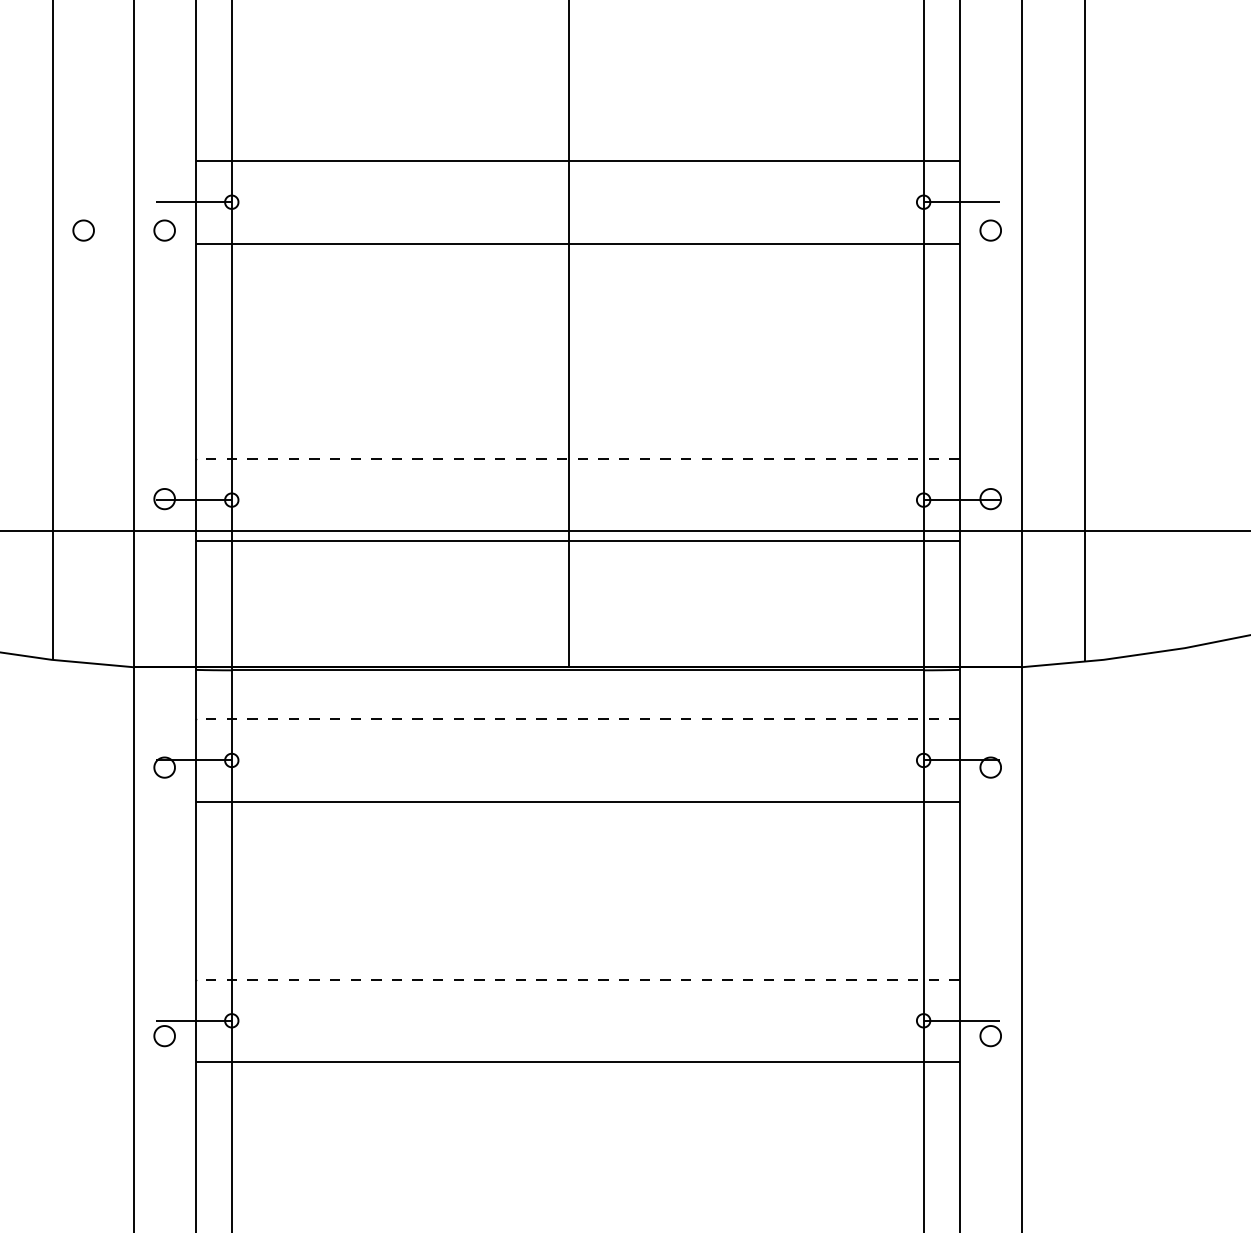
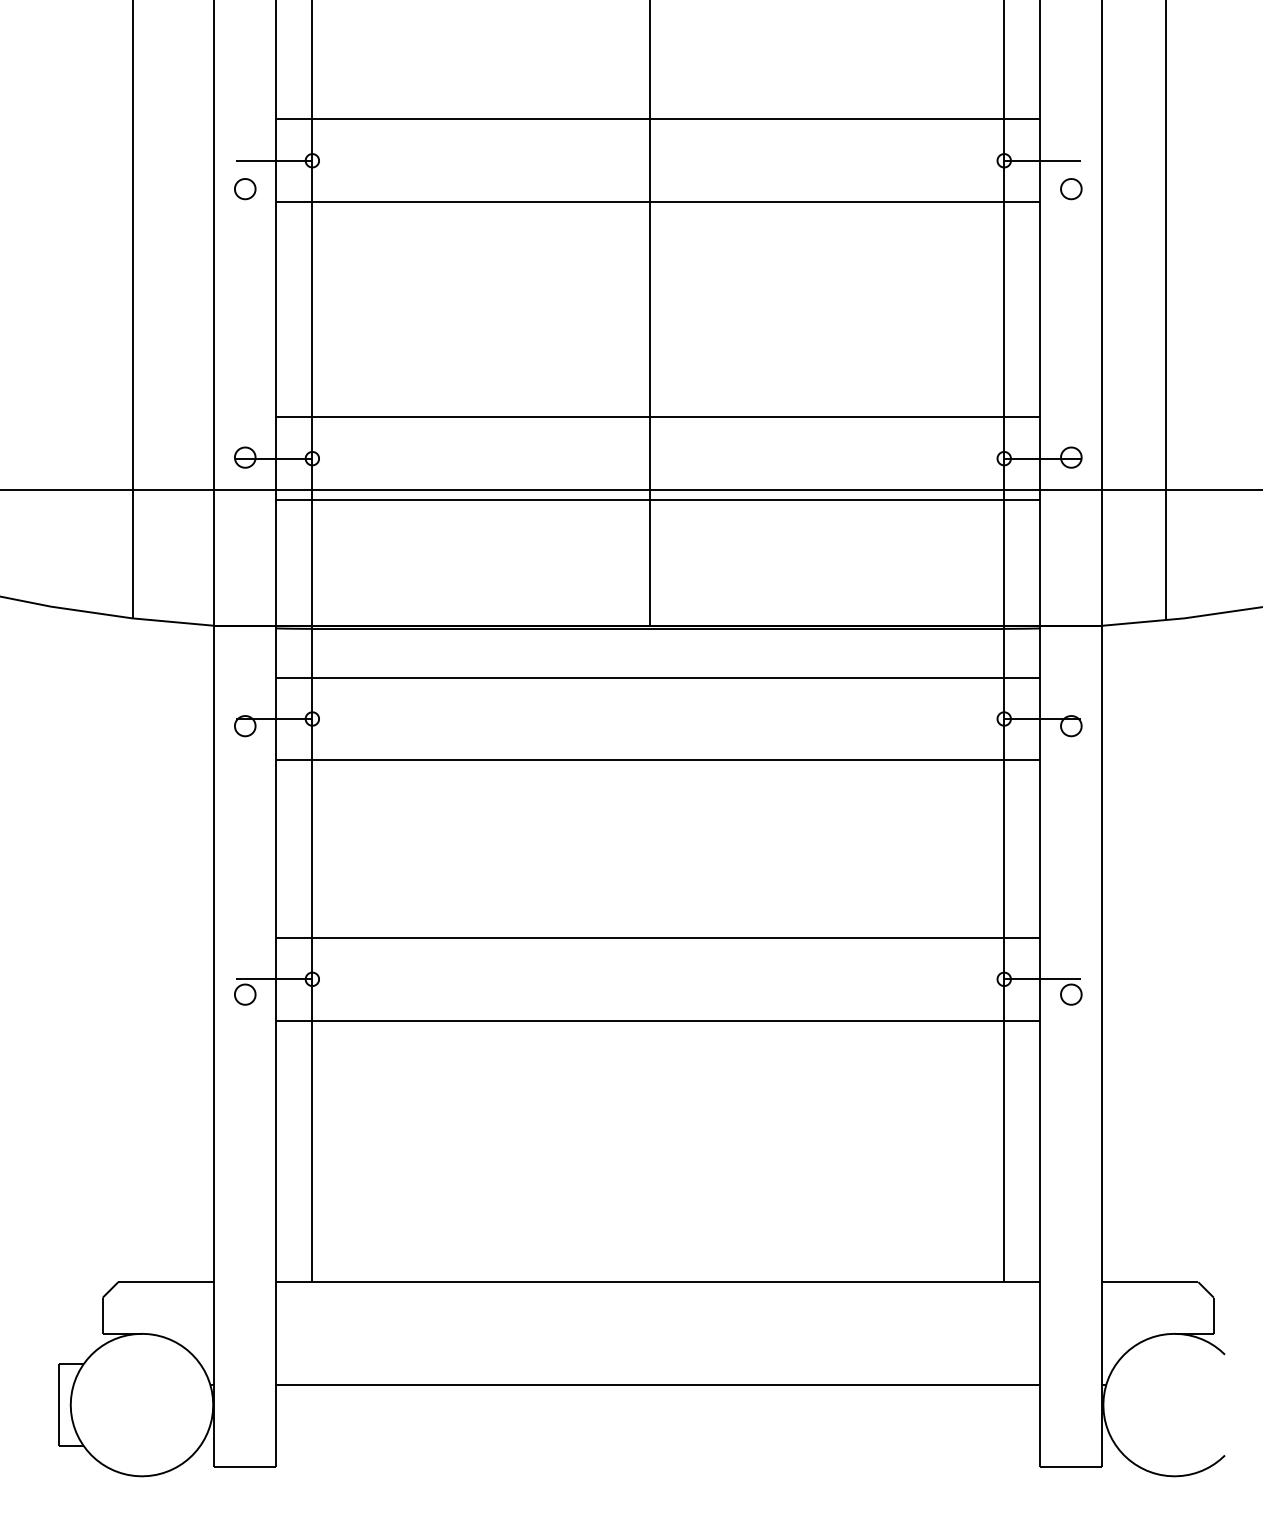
part: (83, 230) -> (164, 189), removed
line: (576, 458) -> (657, 417), dashed -> solid
line: (576, 718) -> (657, 677), dashed -> solid
line: (576, 979) -> (657, 938), dashed -> solid

